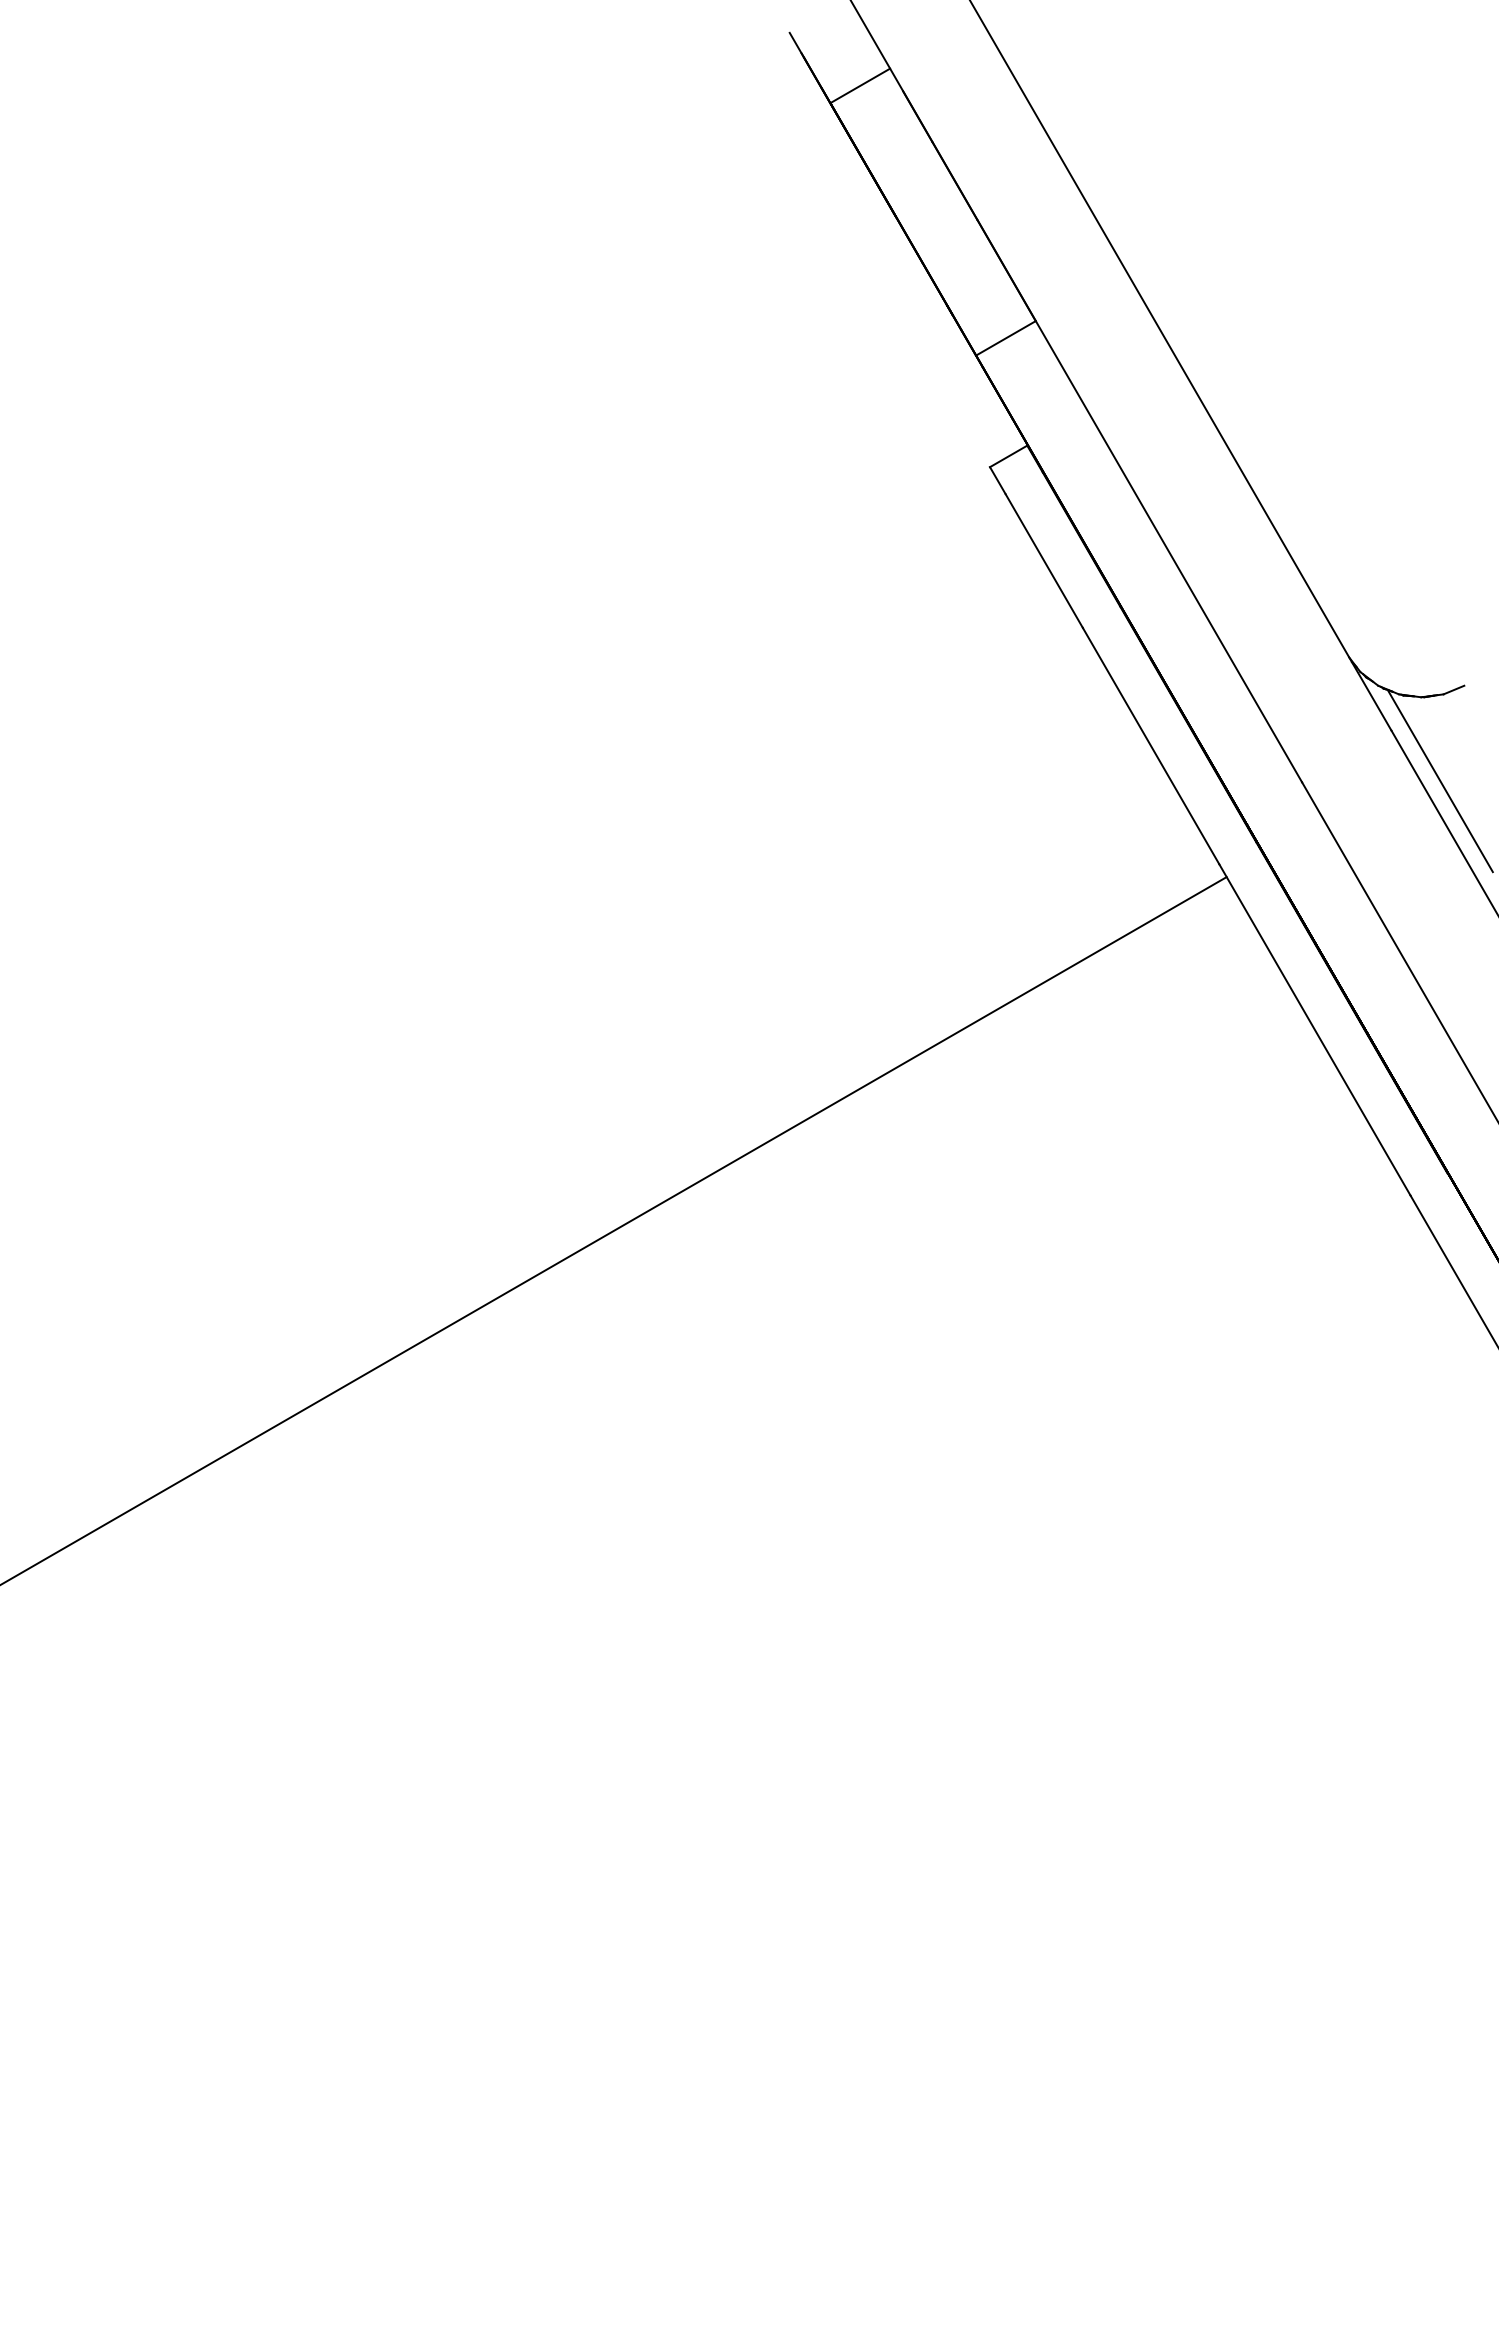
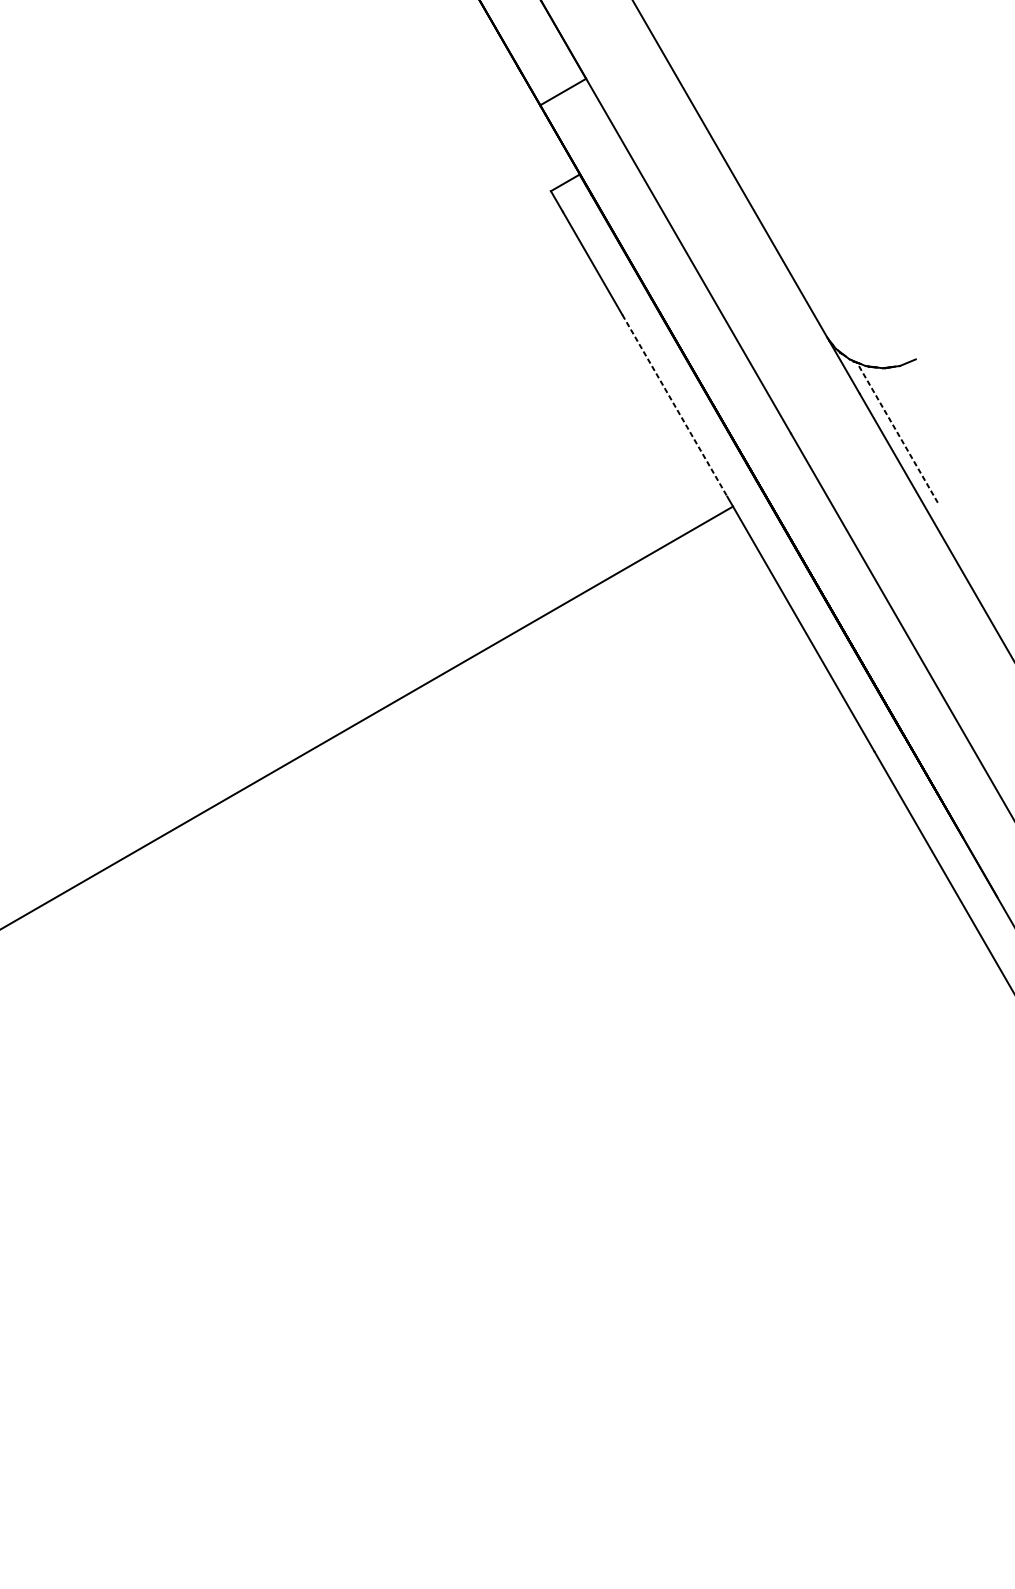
line: (1151, 746) -> (675, 406), solid -> dashed
line: (1440, 780) -> (897, 432), solid -> dashed

